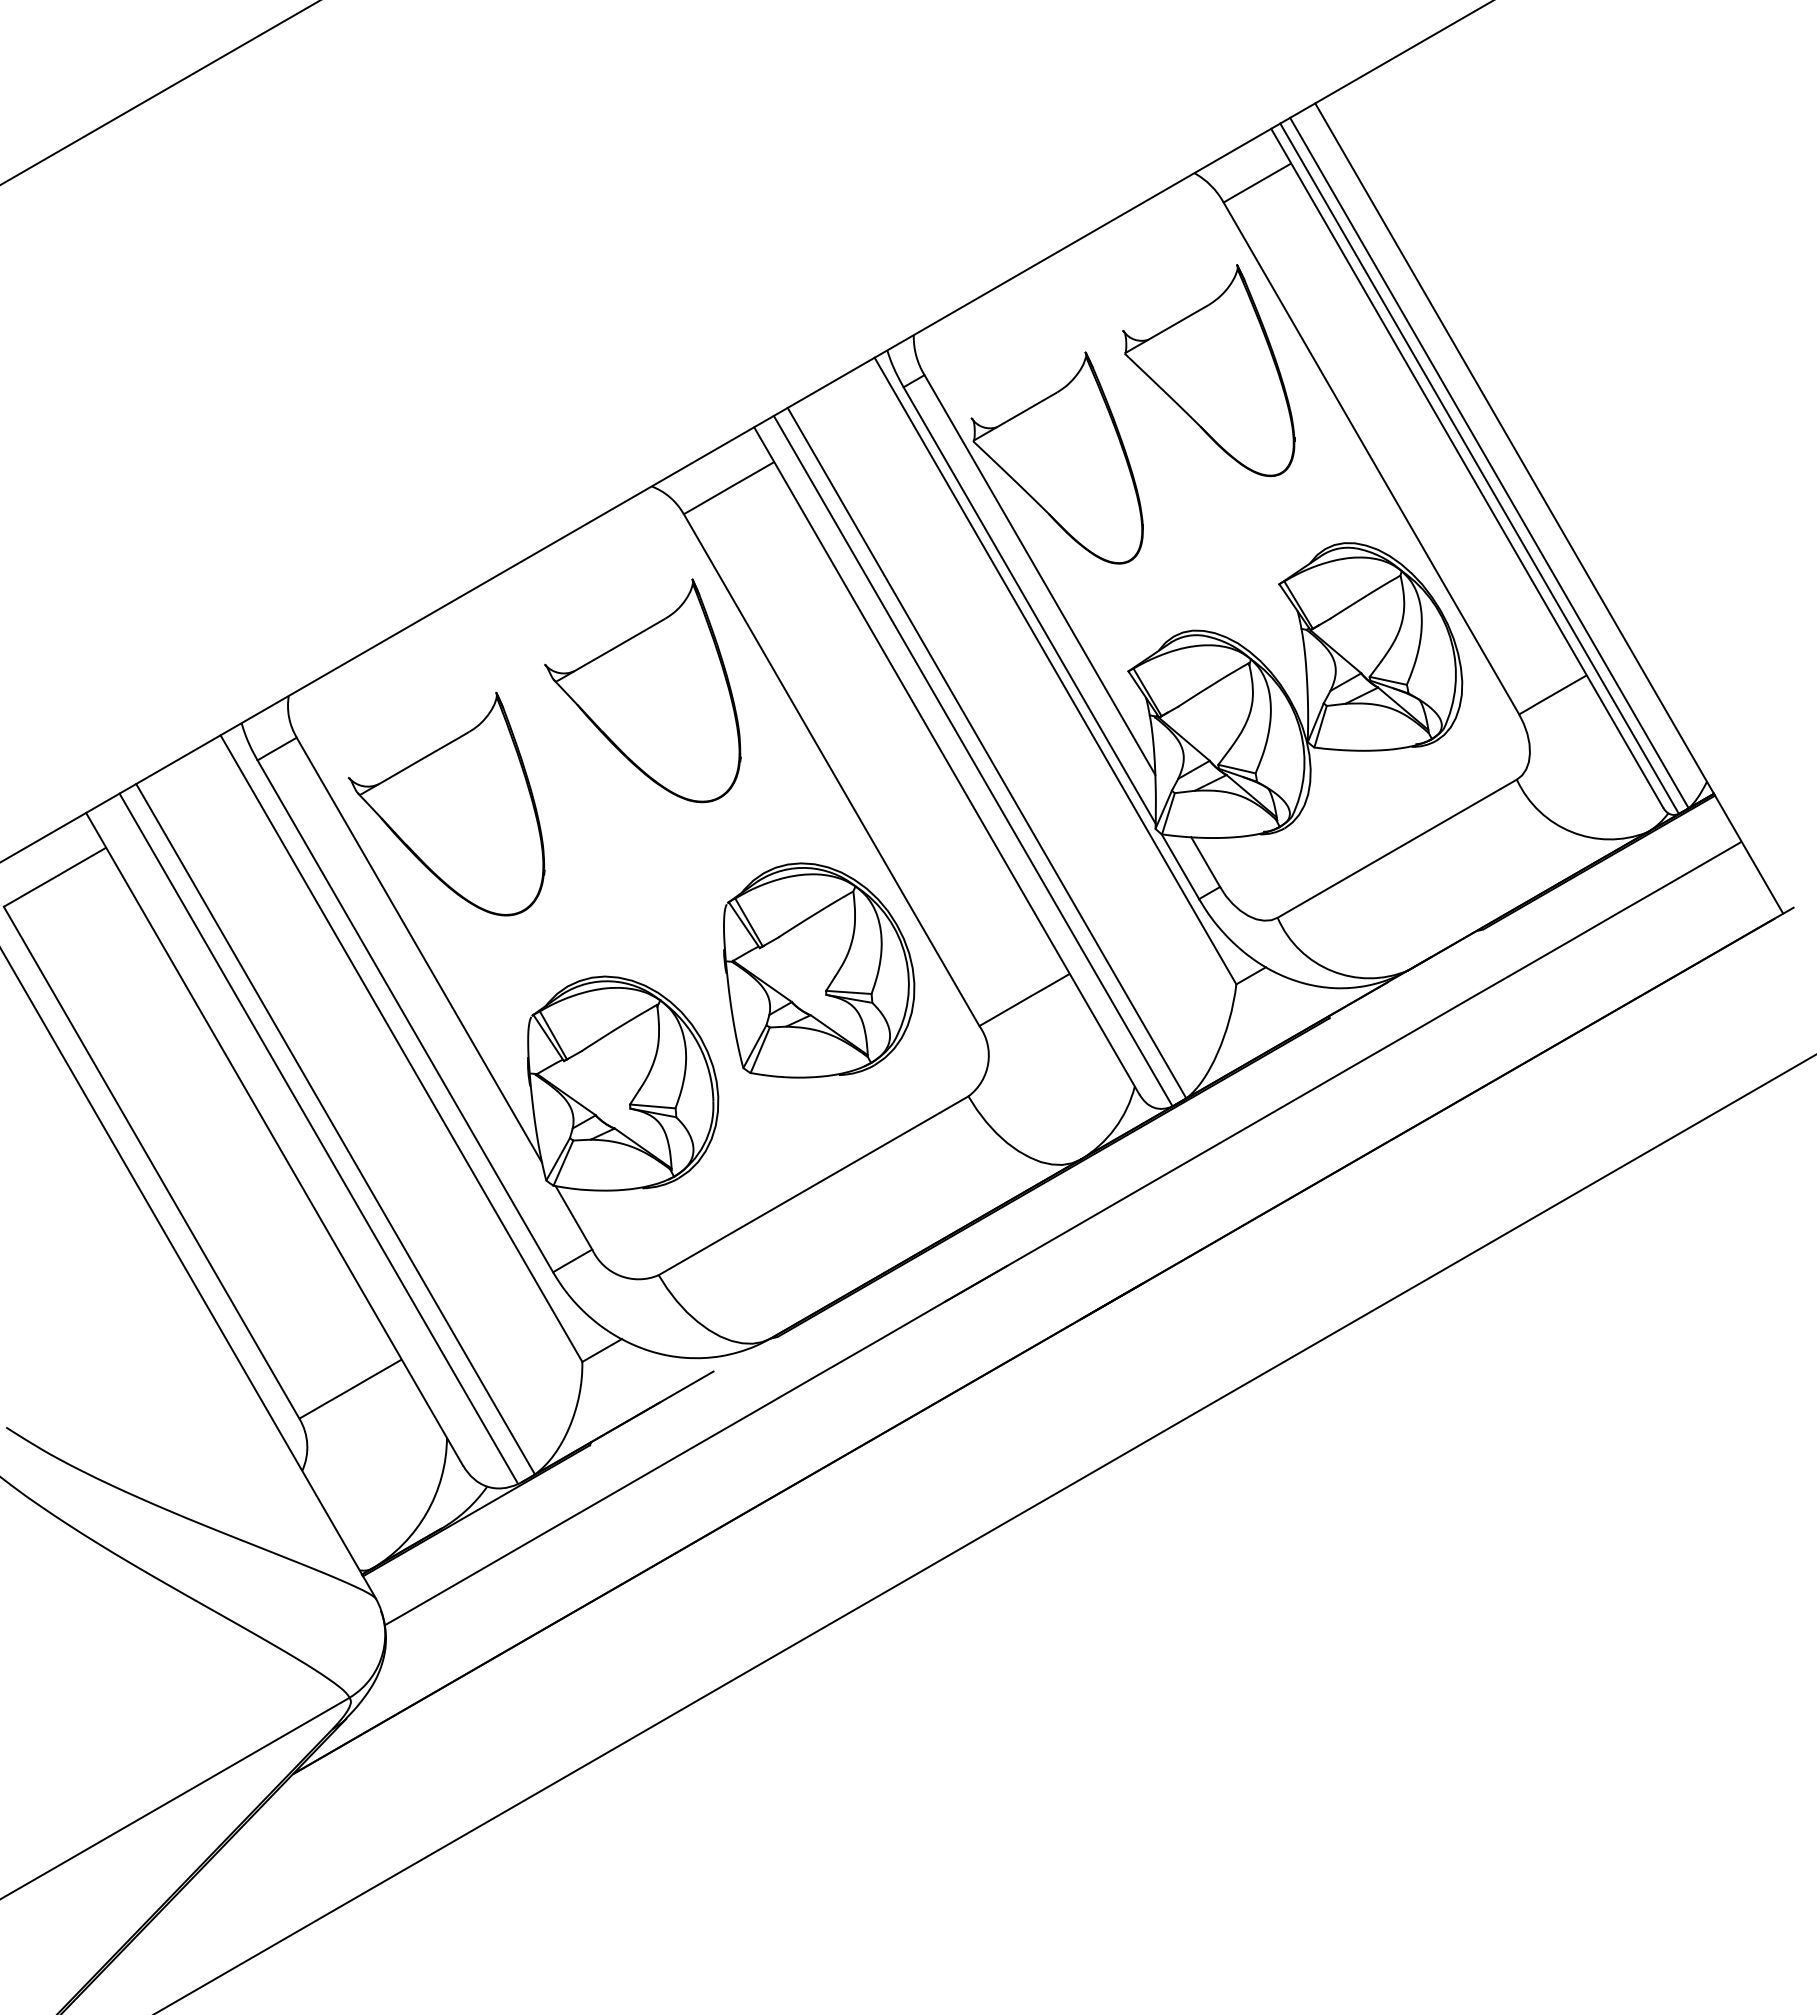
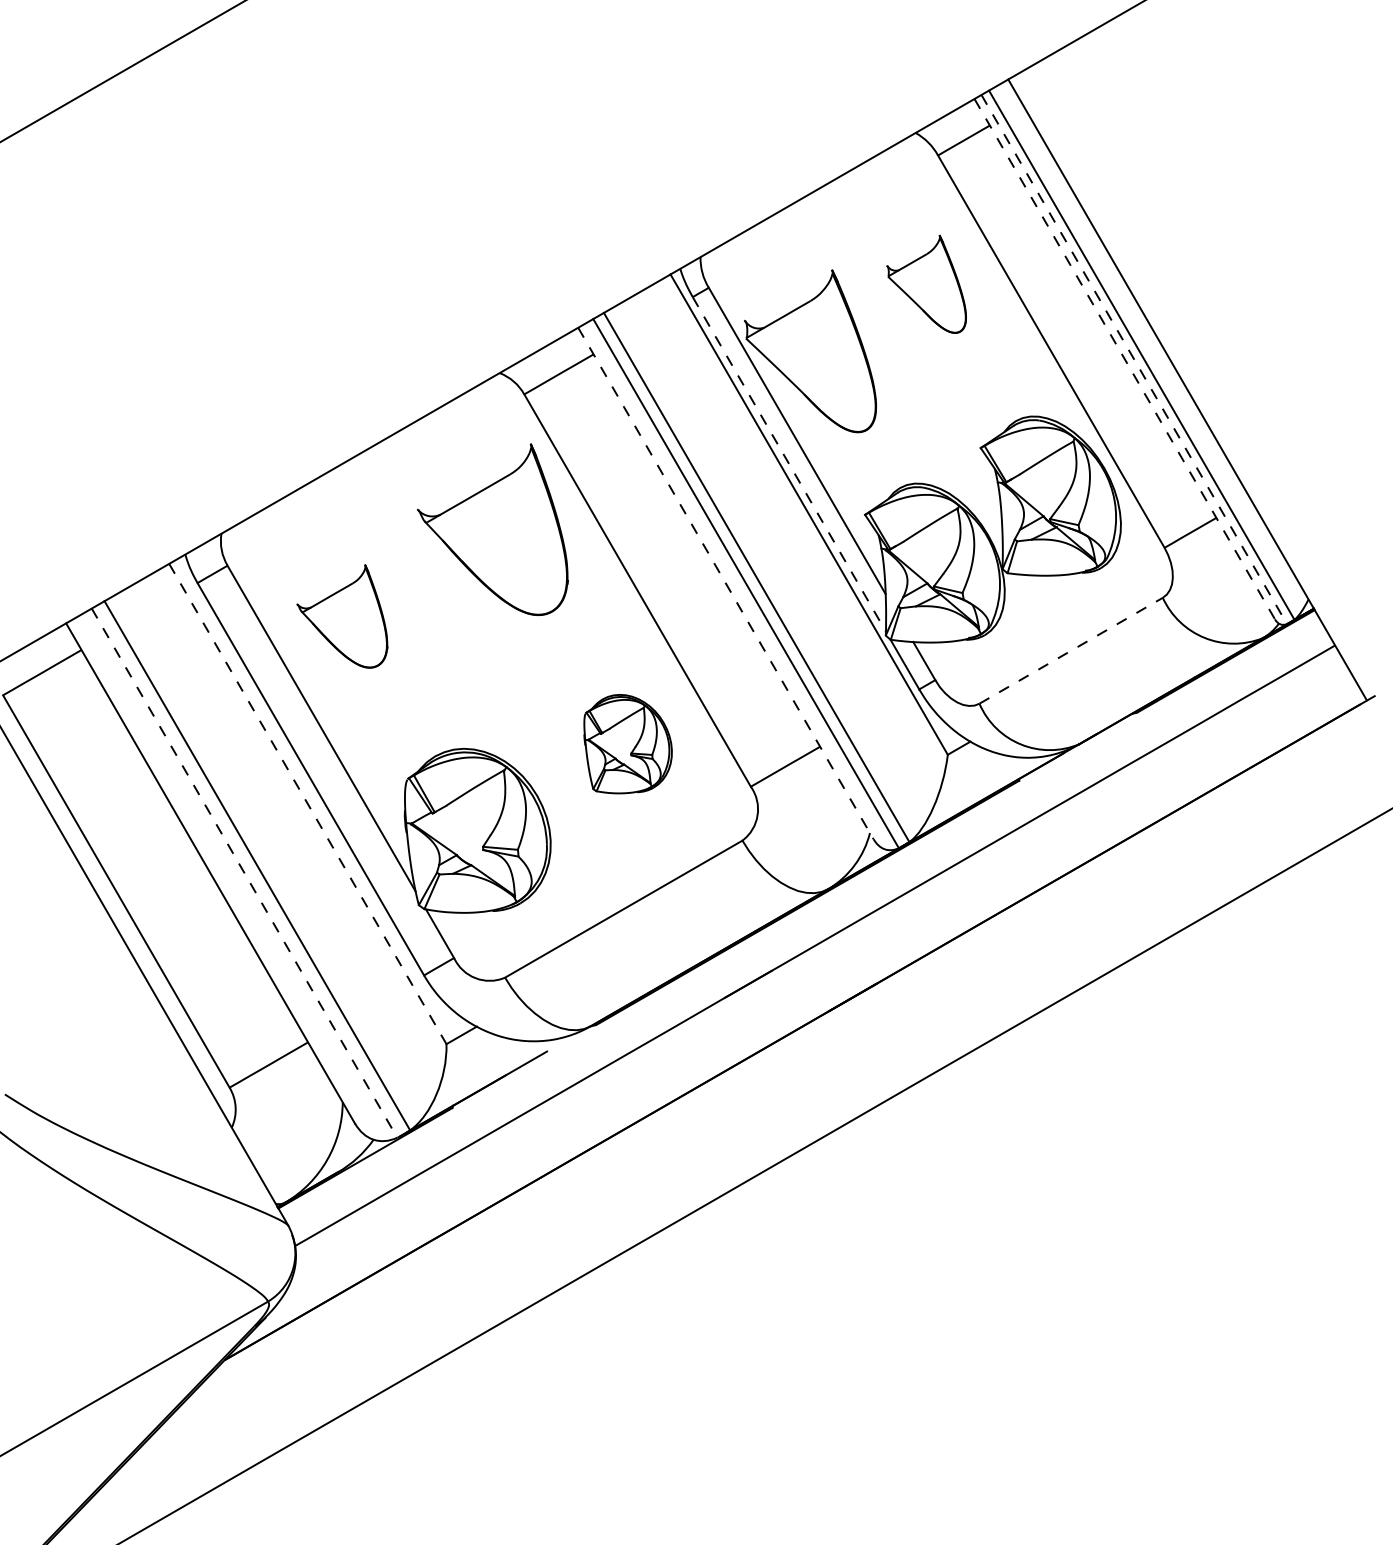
part: (1208, 370) -> (926, 284), size x0.6
line: (1467, 468) -> (1124, 359), solid -> dashed
line: (1479, 468) -> (1134, 359), solid -> dashed
line: (1029, 605) -> (789, 464), solid -> dashed
line: (947, 761) -> (726, 583), solid -> dashed
part: (446, 803) -> (342, 616), size x0.6
line: (1397, 848) -> (1071, 650), solid -> dashed
part: (819, 970) -> (628, 744), size x0.6
line: (401, 1048) -> (307, 803), solid -> dashed
line: (318, 1138) -> (244, 872), solid -> dashed

